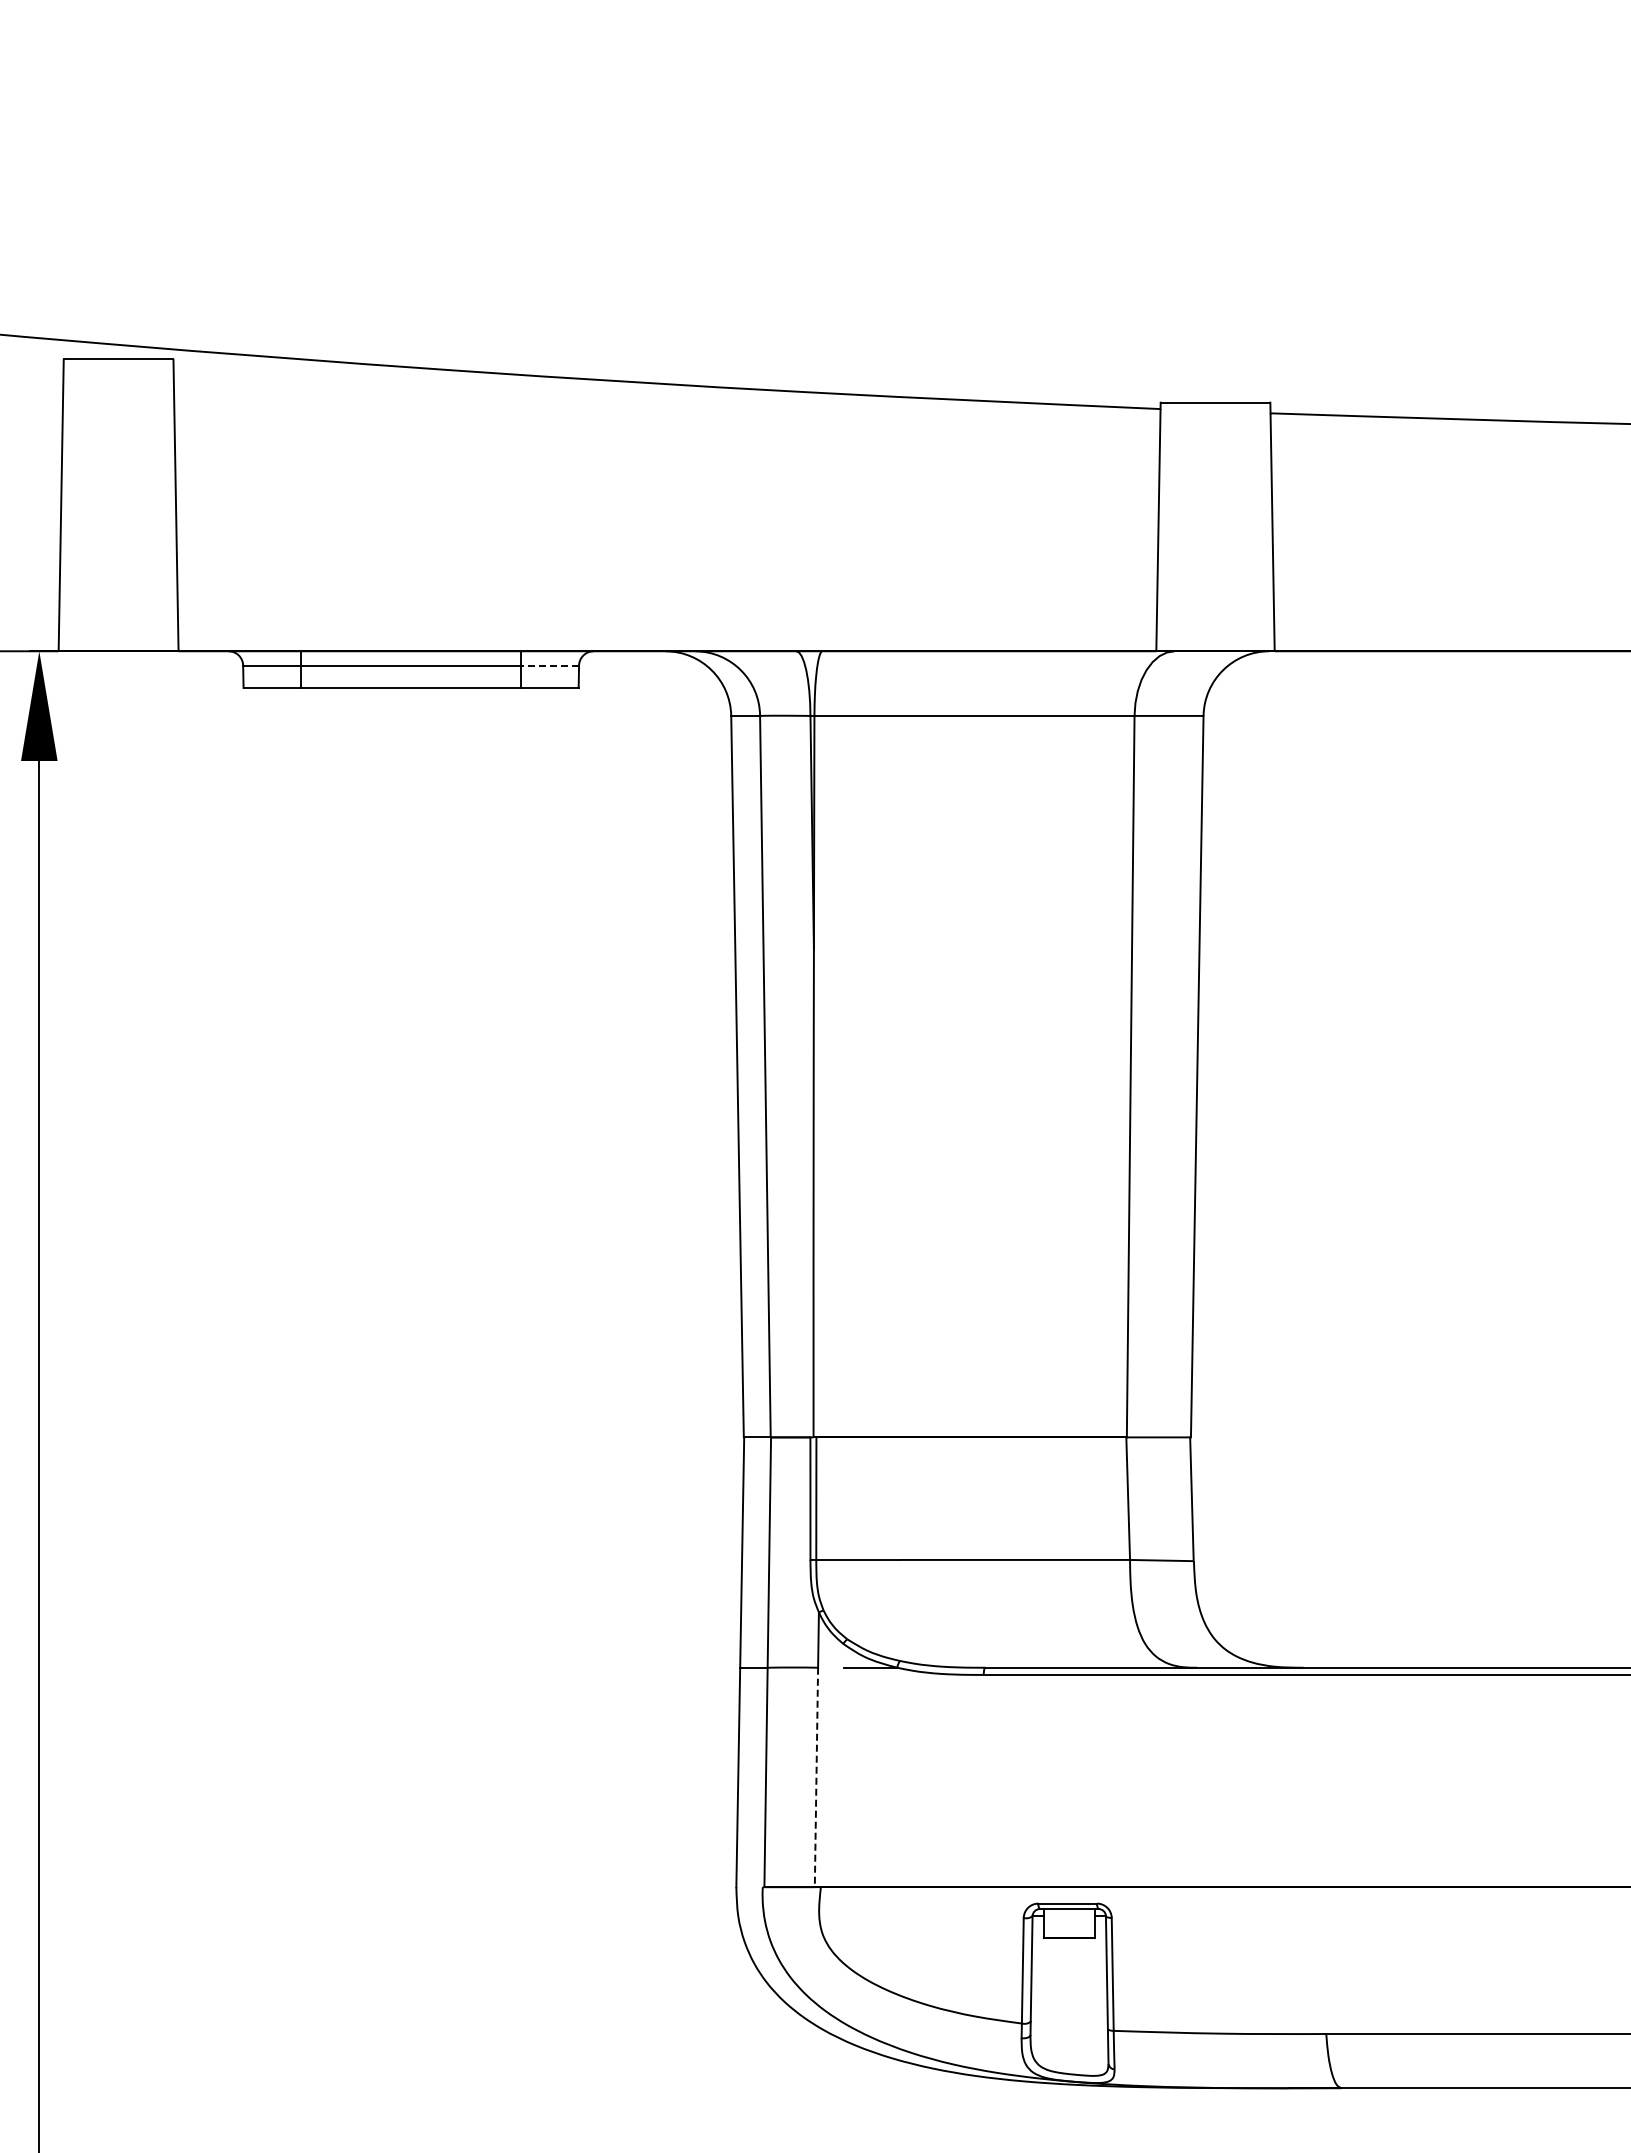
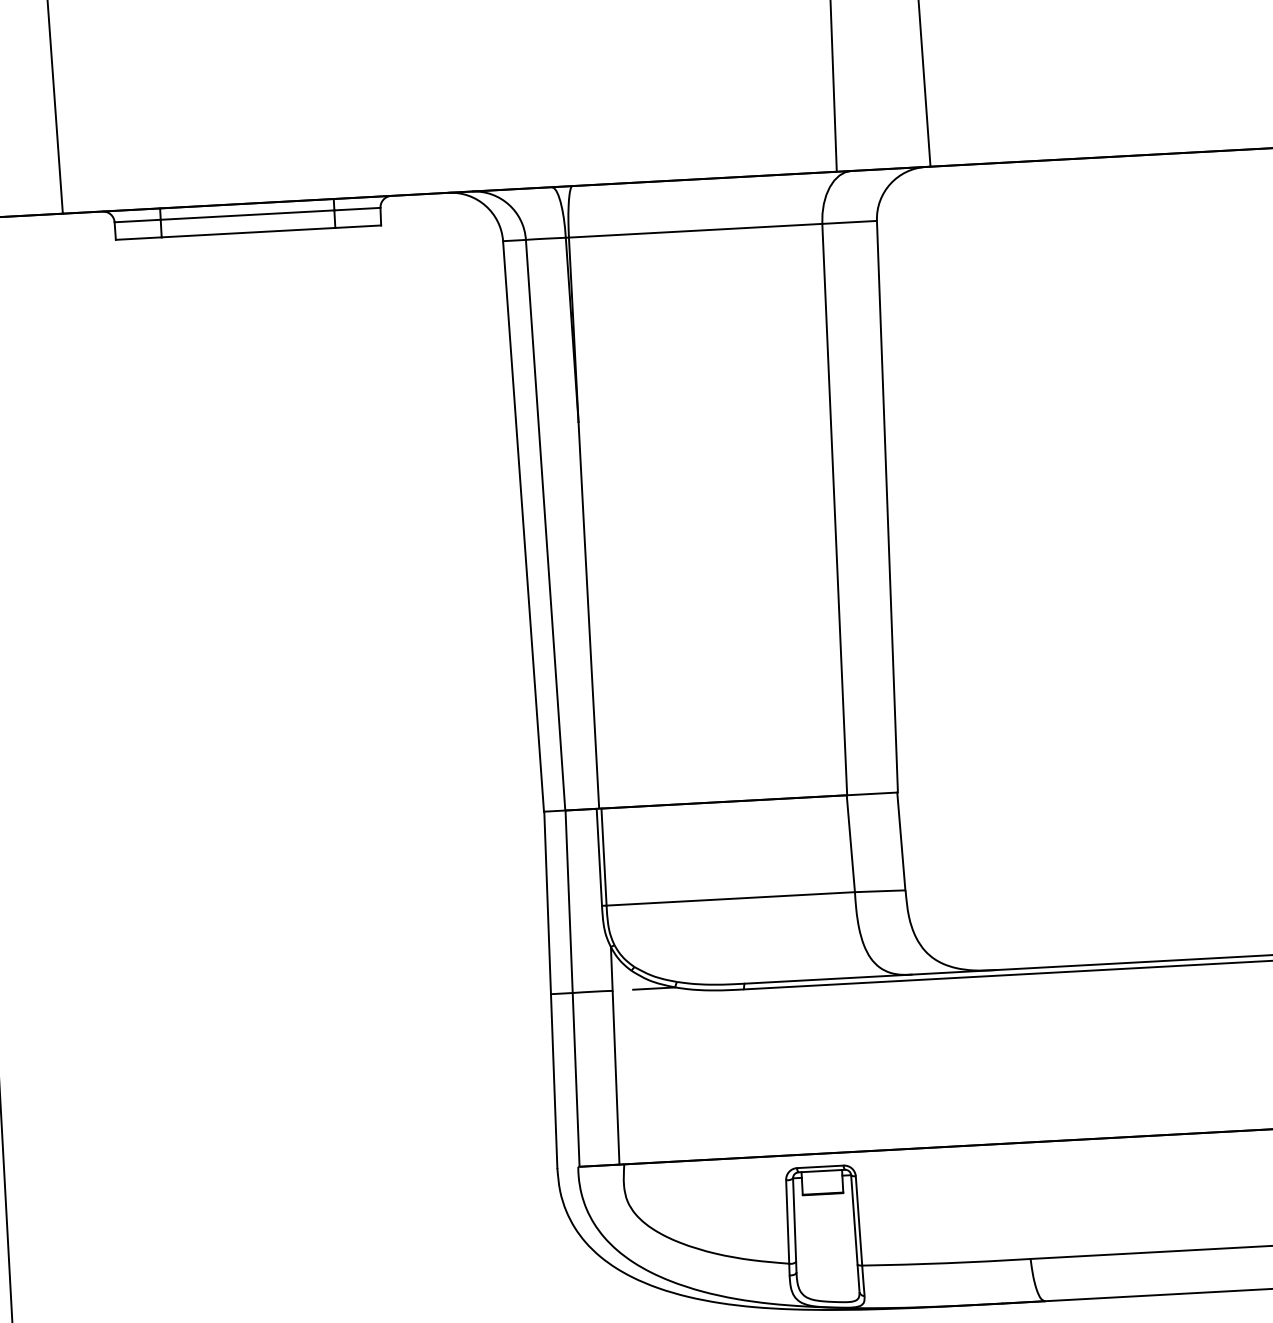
line: (549, 665) -> (357, 209), dashed -> solid
line: (816, 1777) -> (616, 1077), dashed -> solid

